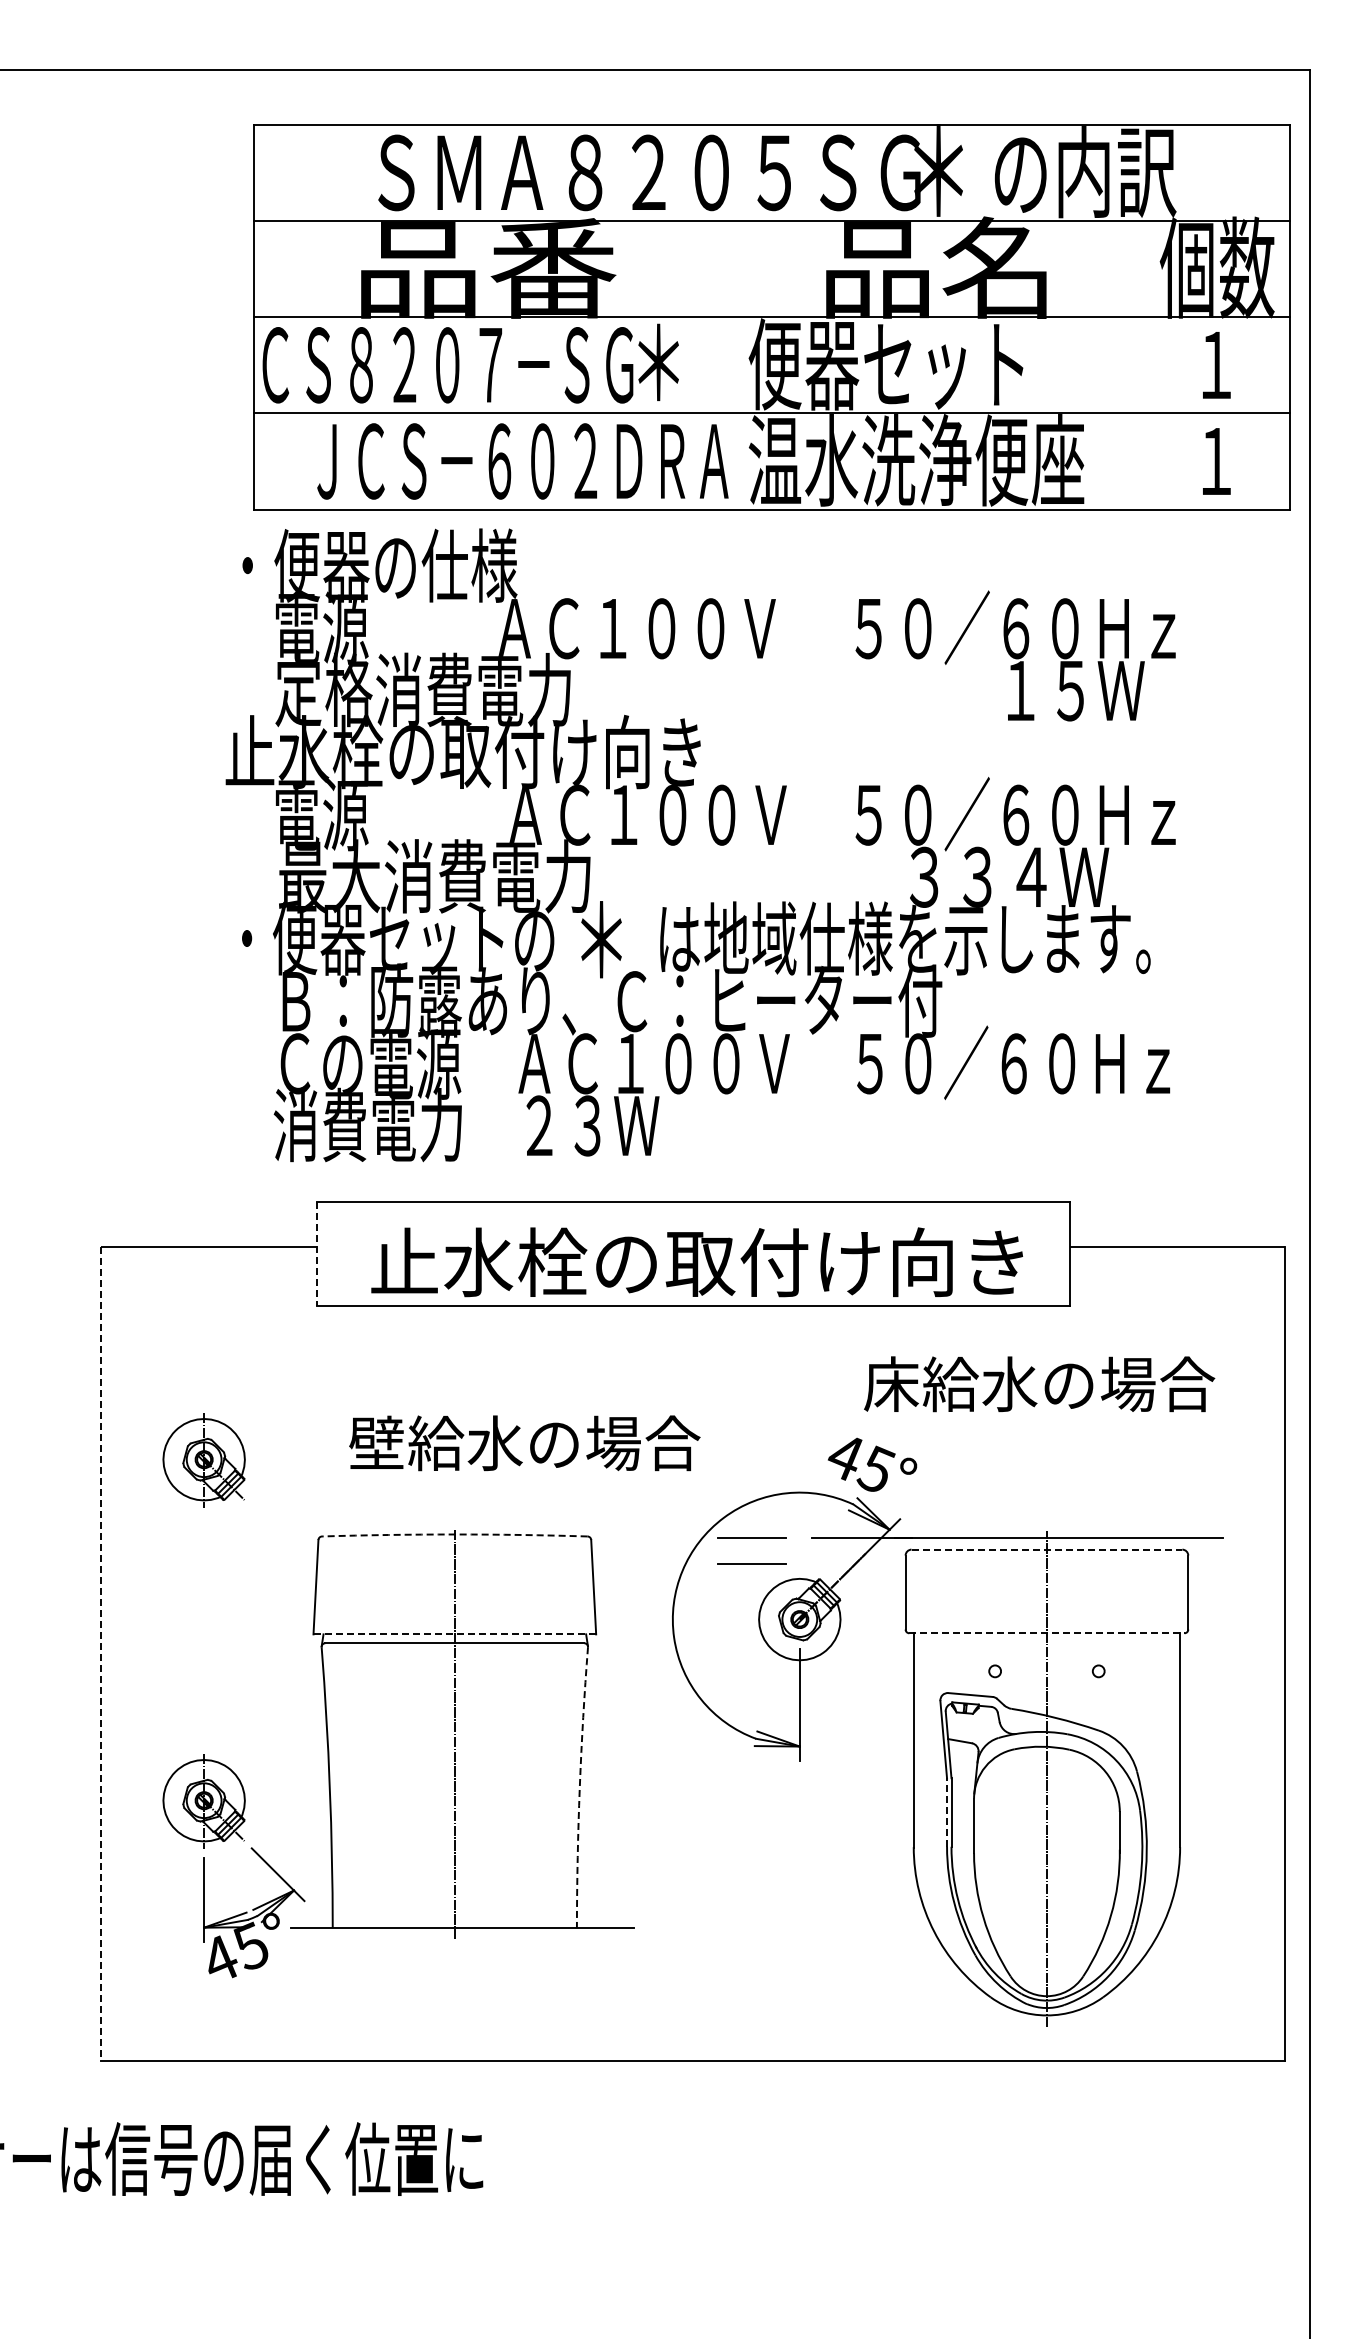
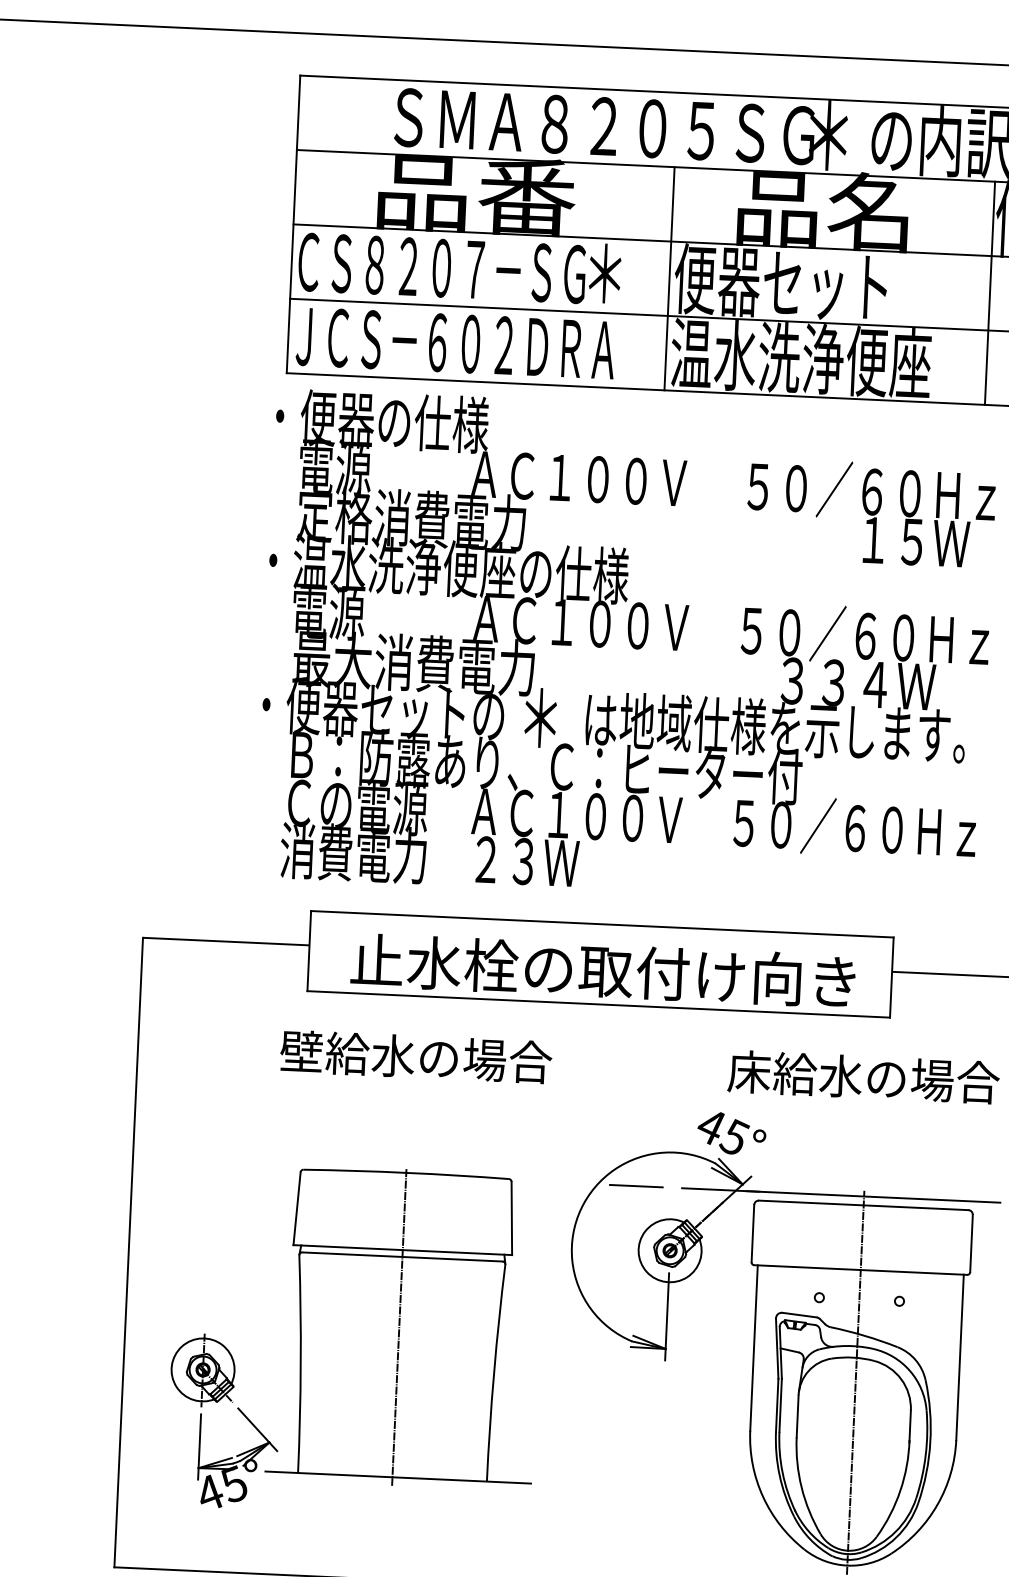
line: (742, 365) -> (669, 278), added
line: (1156, 365) -> (990, 293), added
text: (522, 461) -> (455, 343), moved
text: (465, 751) -> (442, 567), 止水栓の取付け向き -> ・温水洗浄便座の仕様
line: (316, 1254) -> (309, 951), dashed -> solid
text: (524, 1443) -> (415, 1057), moved
part: (203, 1460) -> (214, 1106), removed
arc: (454, 1534) -> (406, 1172), dashed -> solid
line: (1047, 1549) -> (864, 1205), dashed -> solid
line: (751, 1563) -> (634, 1205), removed
line: (1046, 1633) -> (860, 1270), dashed -> solid
line: (455, 1634) -> (403, 1250), dashed -> solid
line: (101, 1653) -> (128, 1252), dashed -> solid
arc: (579, 1787) -> (493, 1372), dashed -> solid
line: (947, 1812) -> (777, 1405), dashed -> solid

